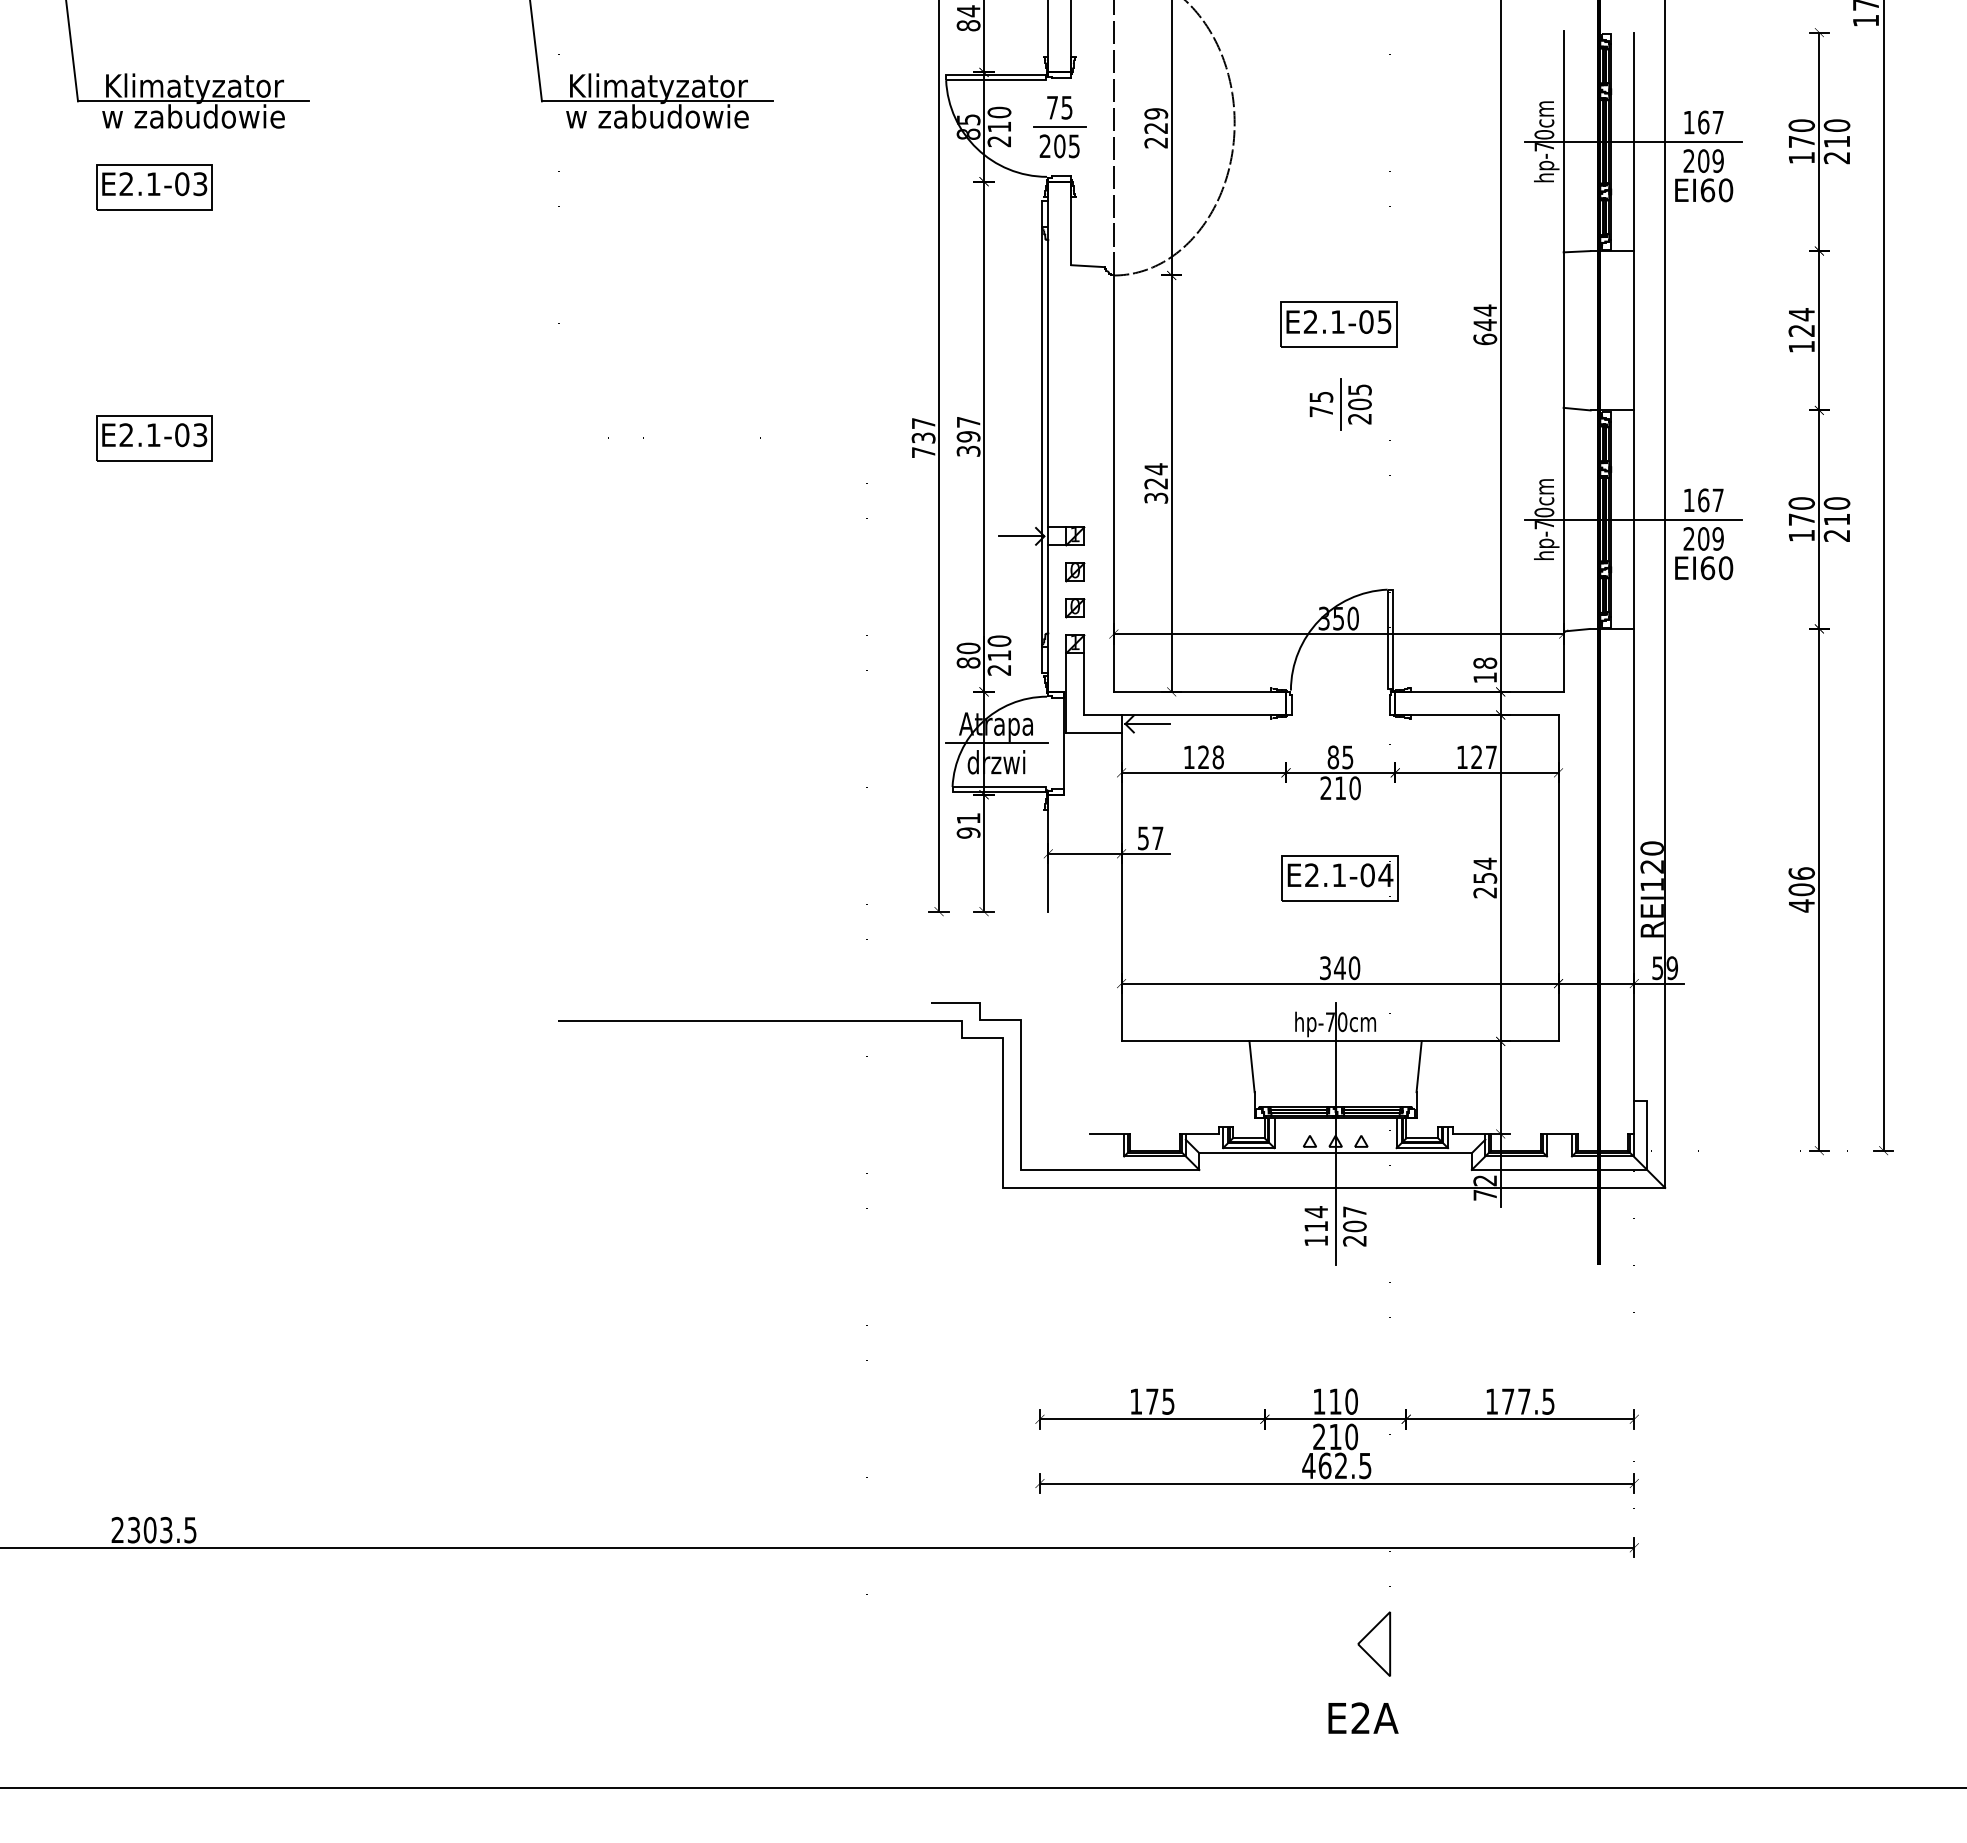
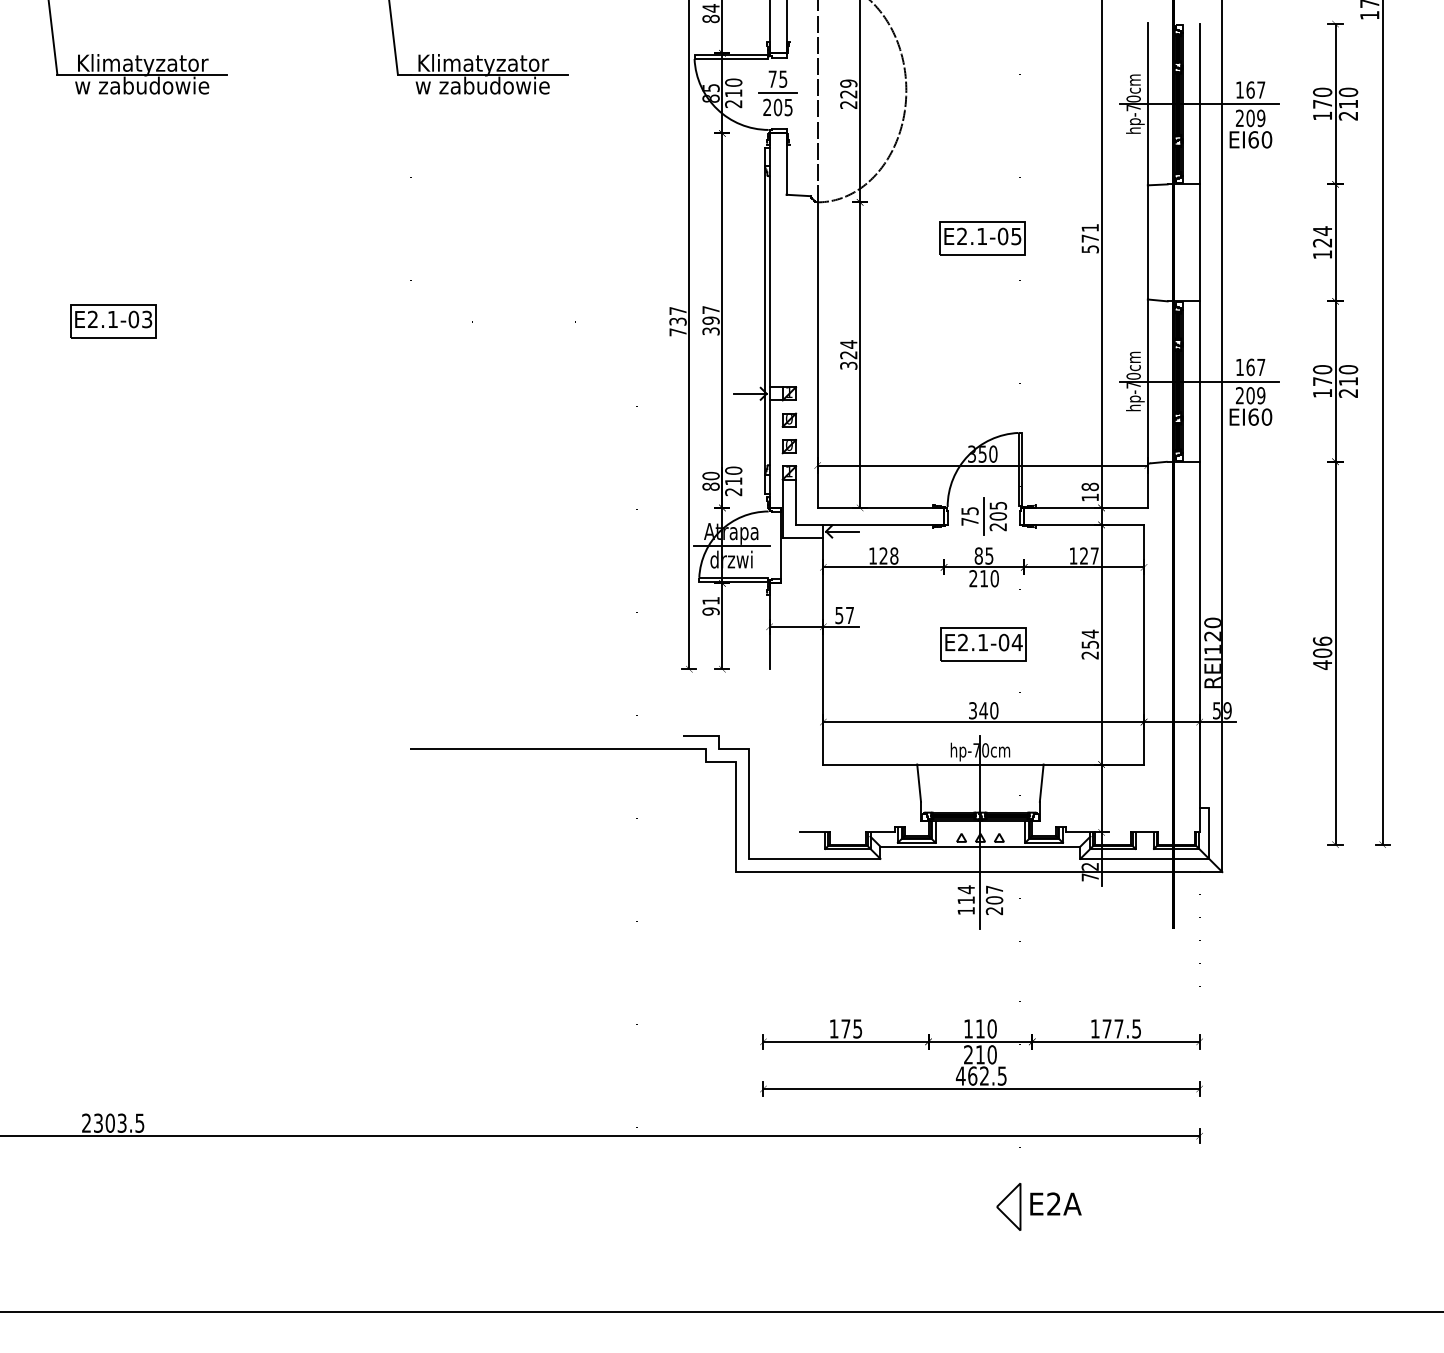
part: (154, 187) -> (113, 137), removed
text: (1485, 324) -> (1090, 238), 644 -> 571
part: (1340, 404) -> (984, 516), moved
text: (1363, 1717) -> (1055, 1203), moved

